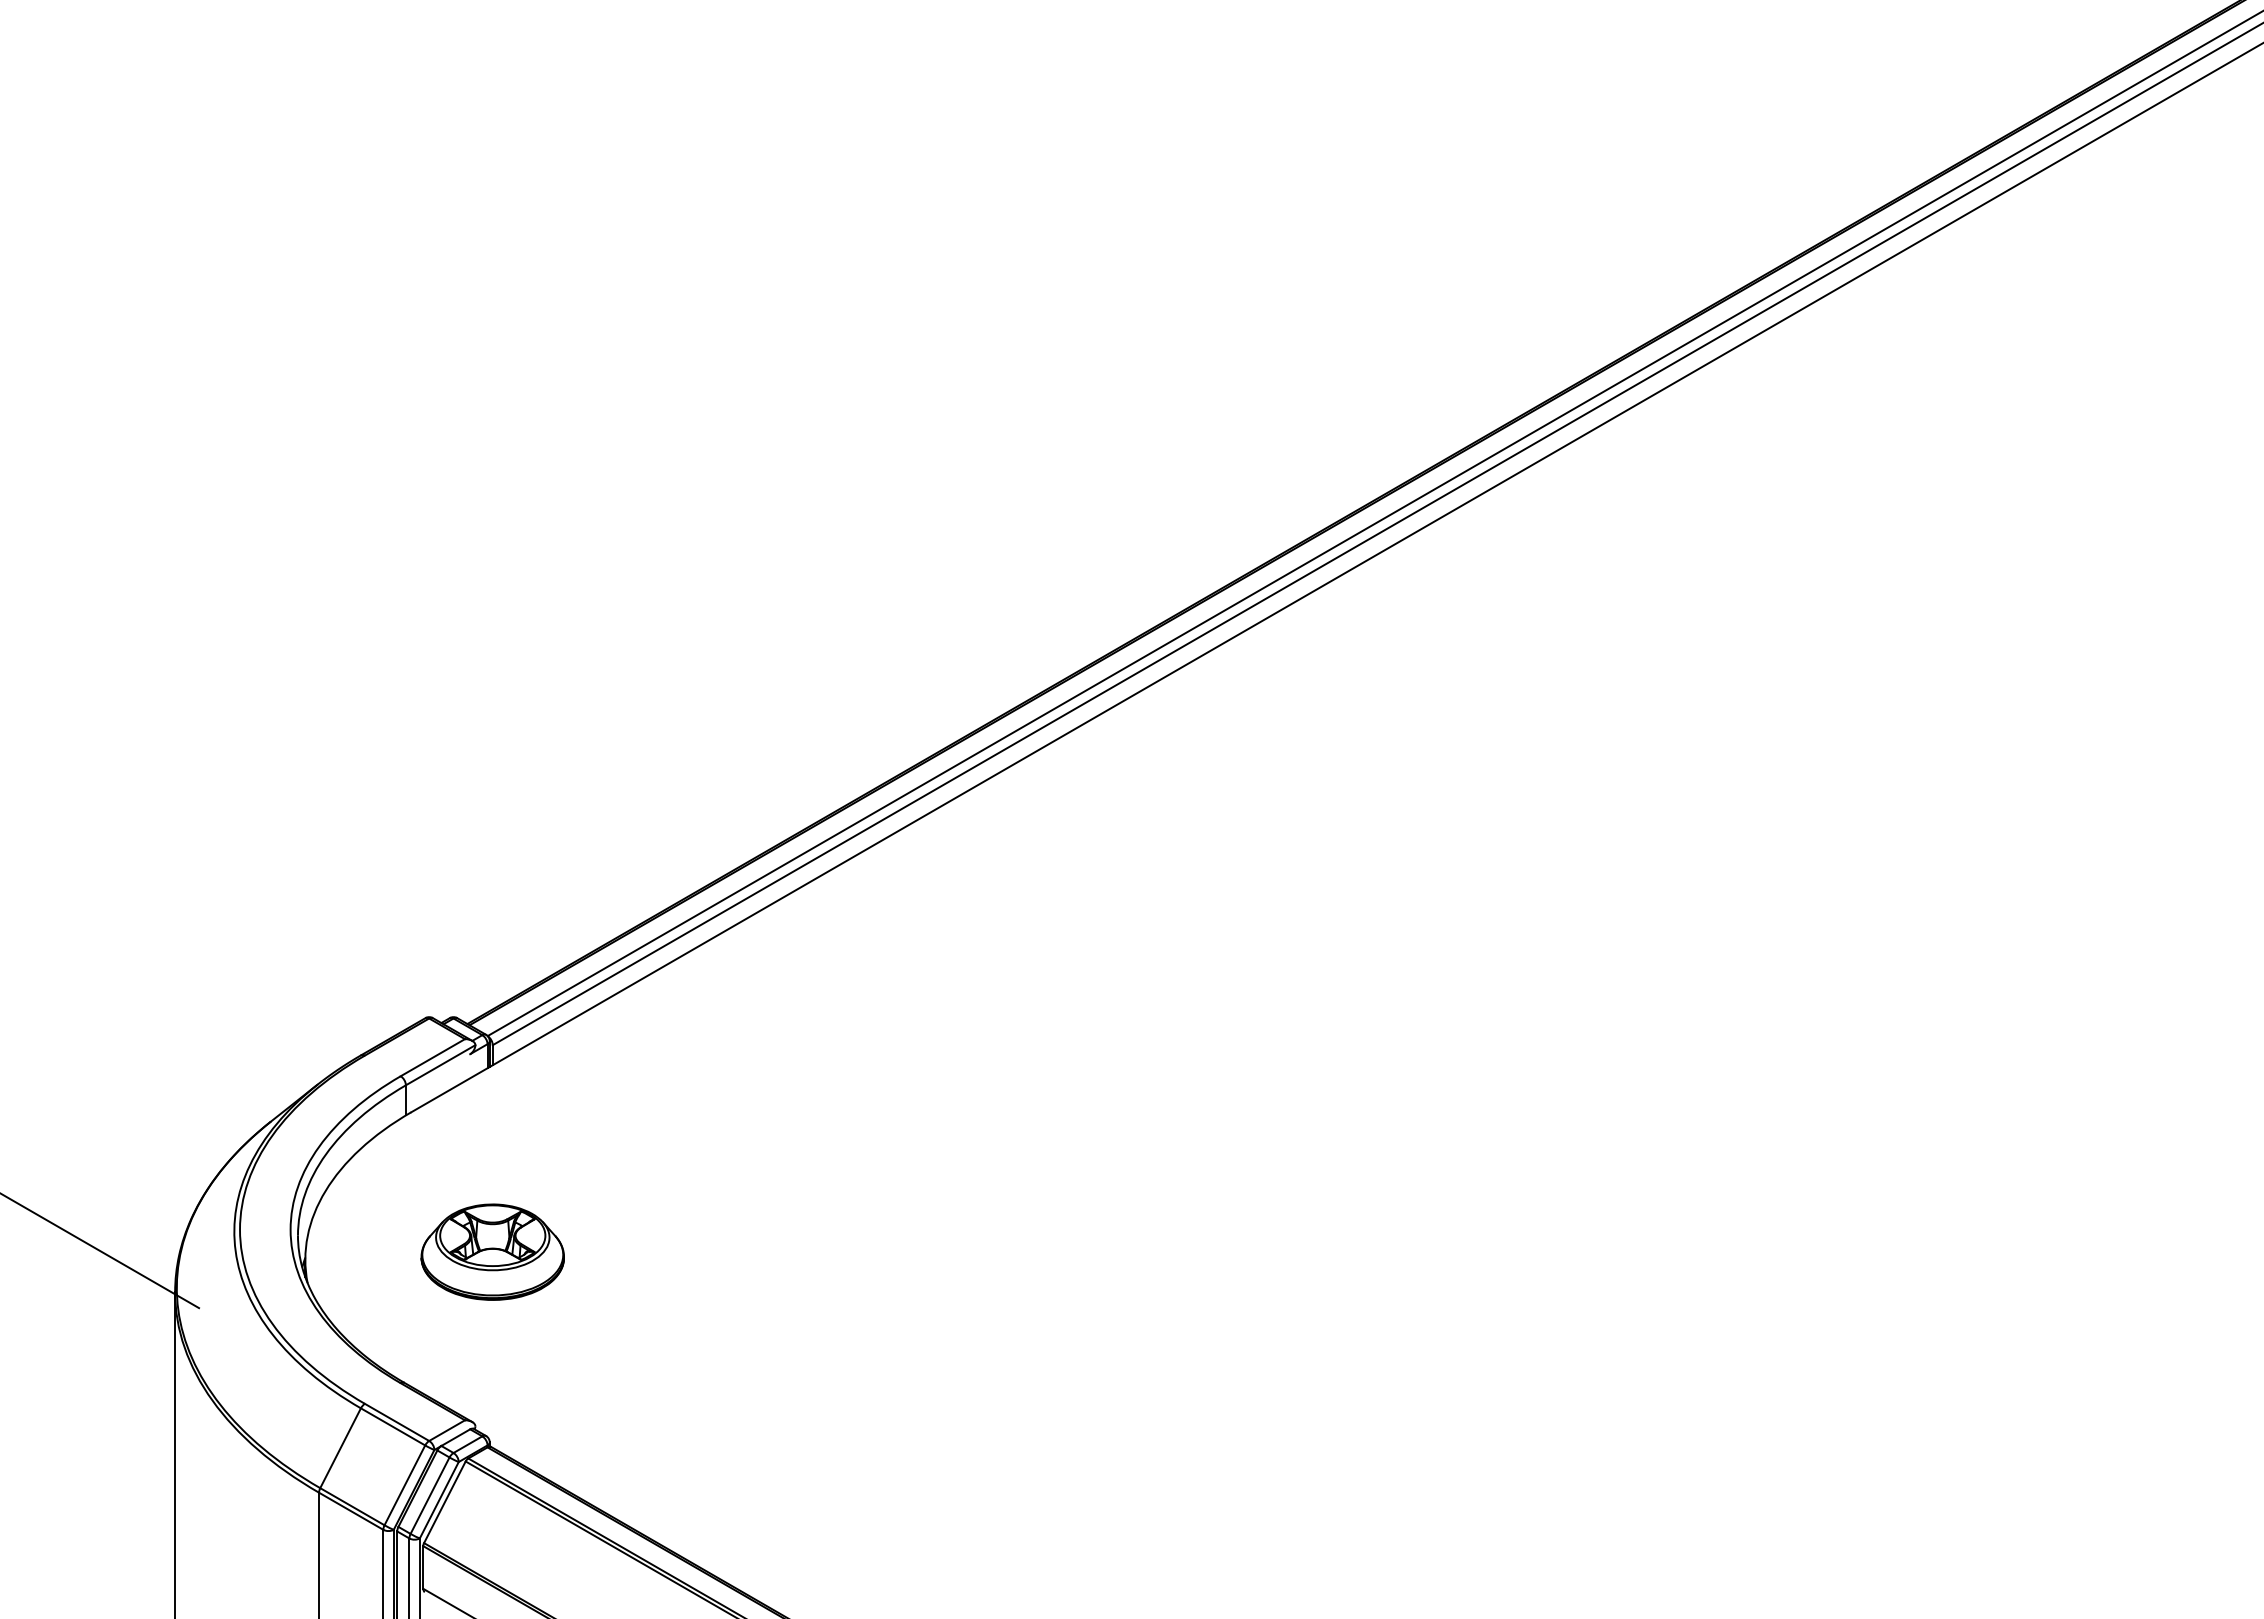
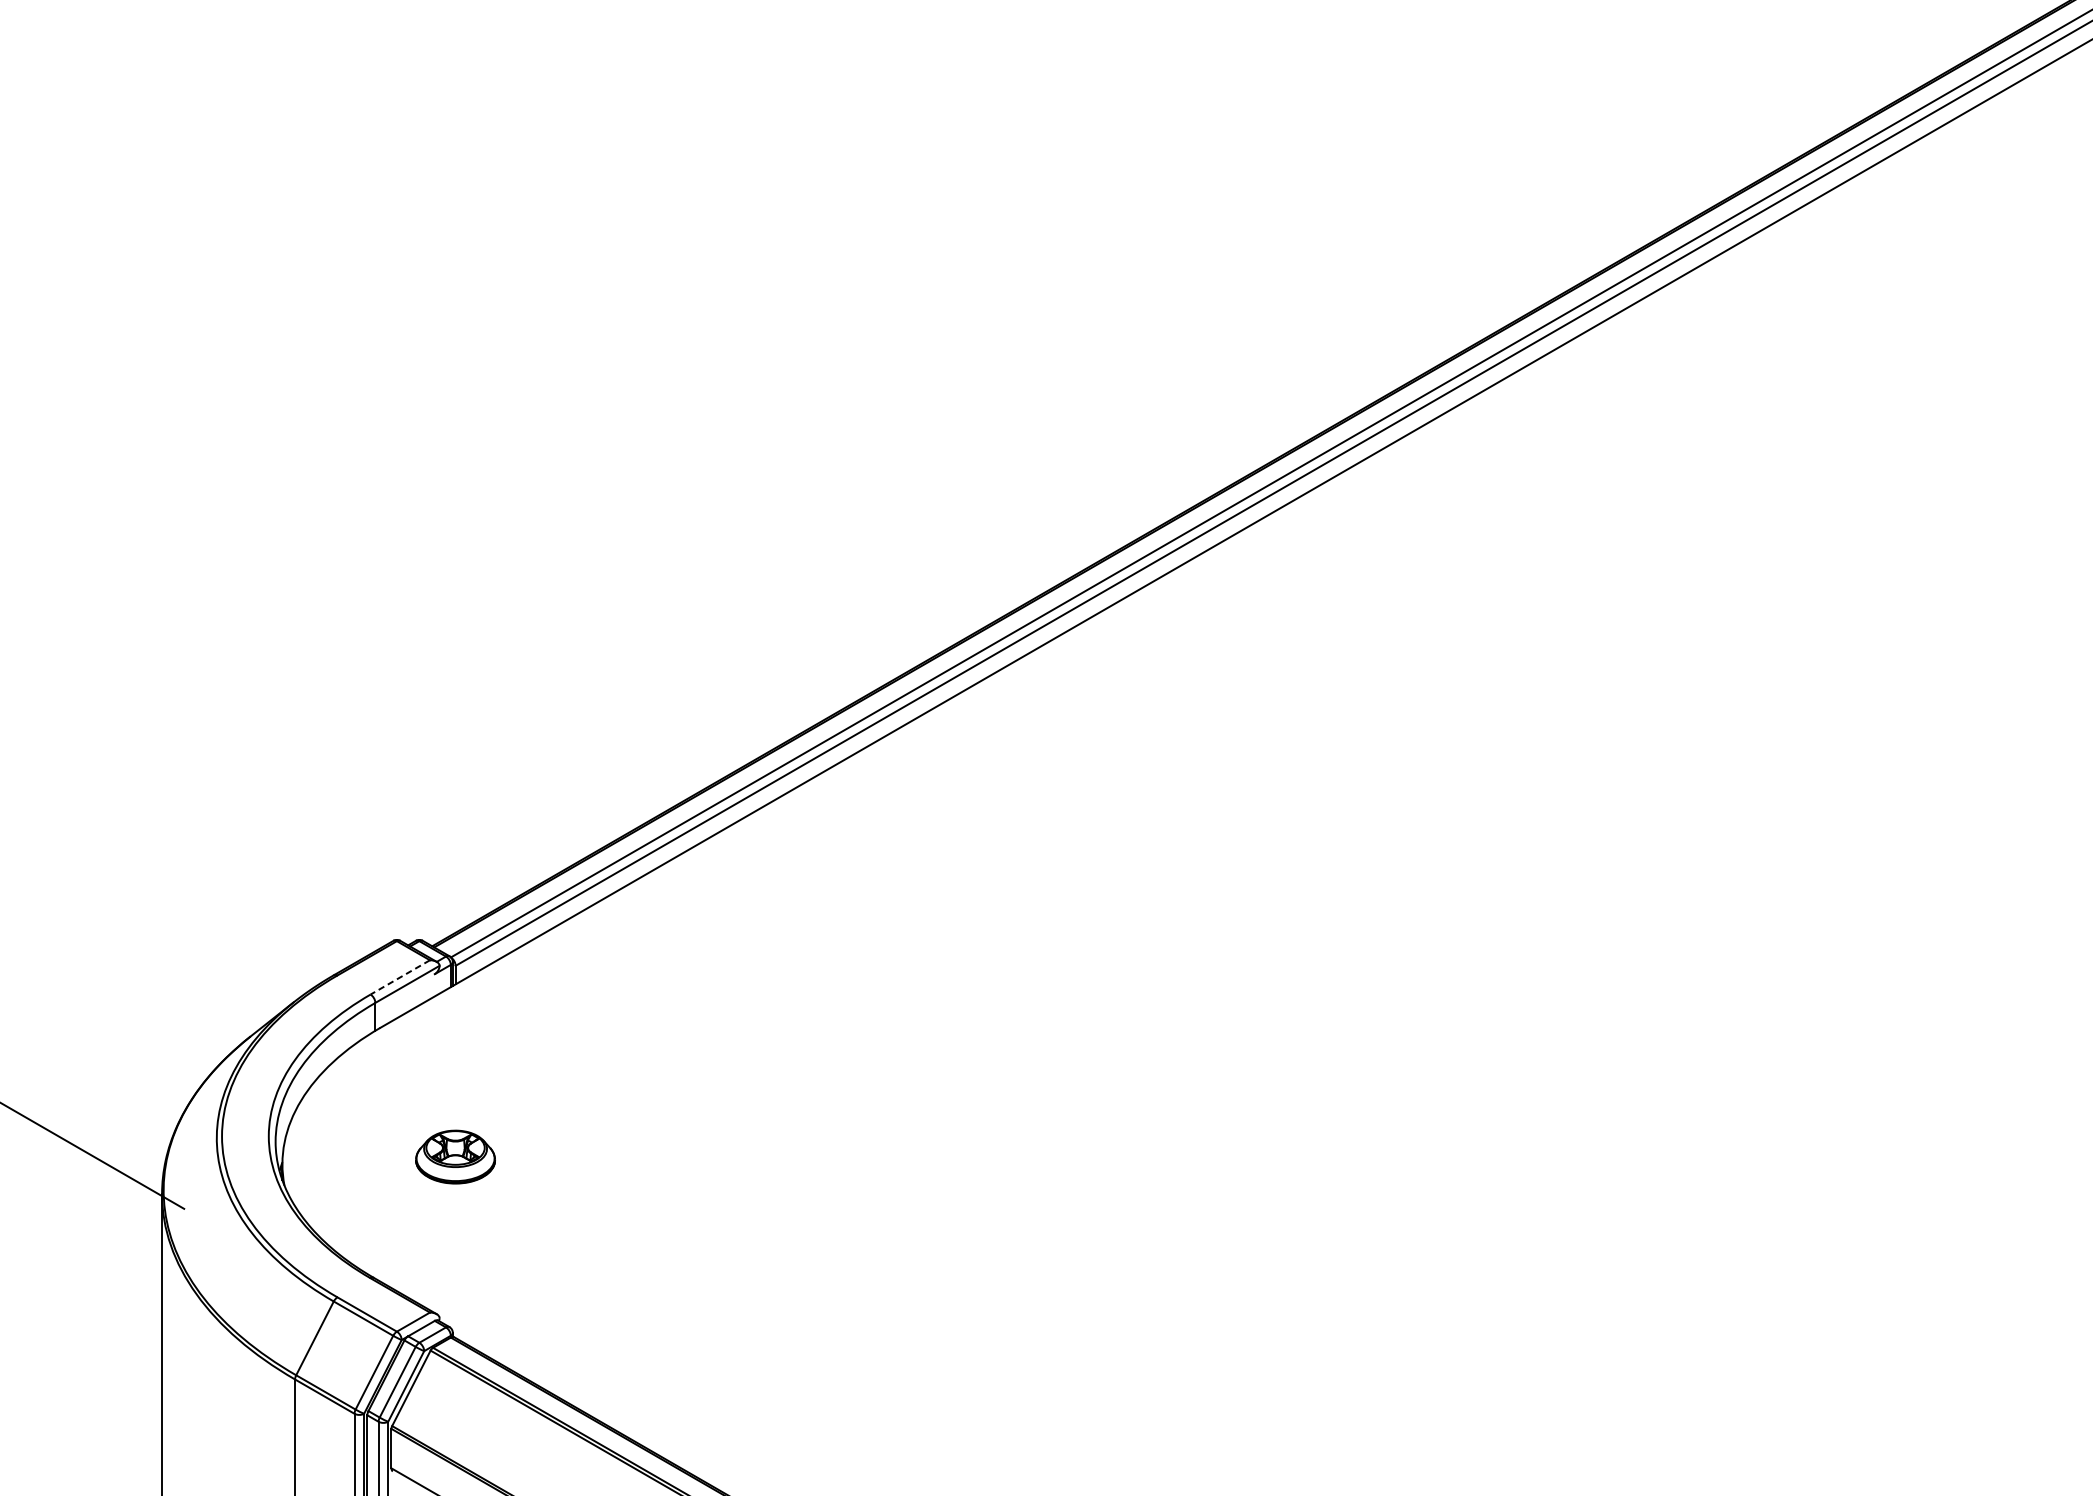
line: (432, 1057) -> (399, 977), solid -> dashed
part: (492, 1251) -> (455, 1156), size x0.6

